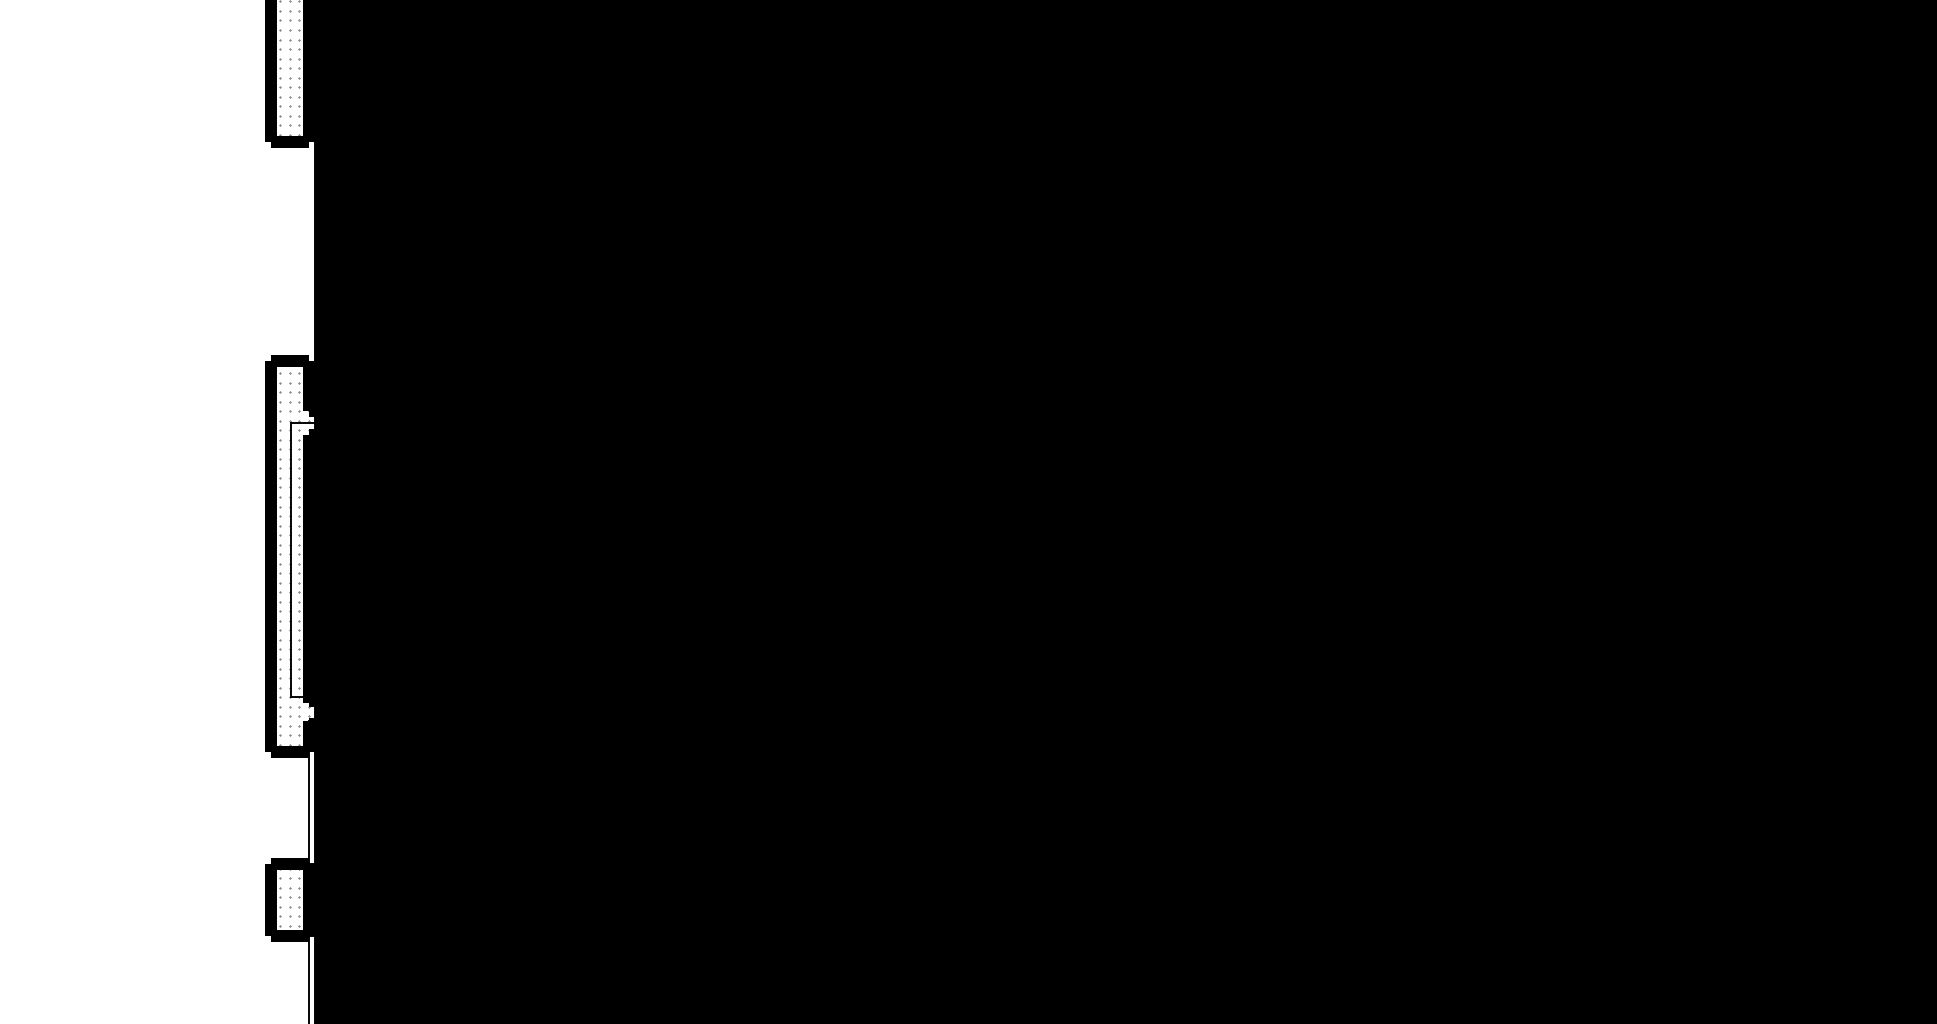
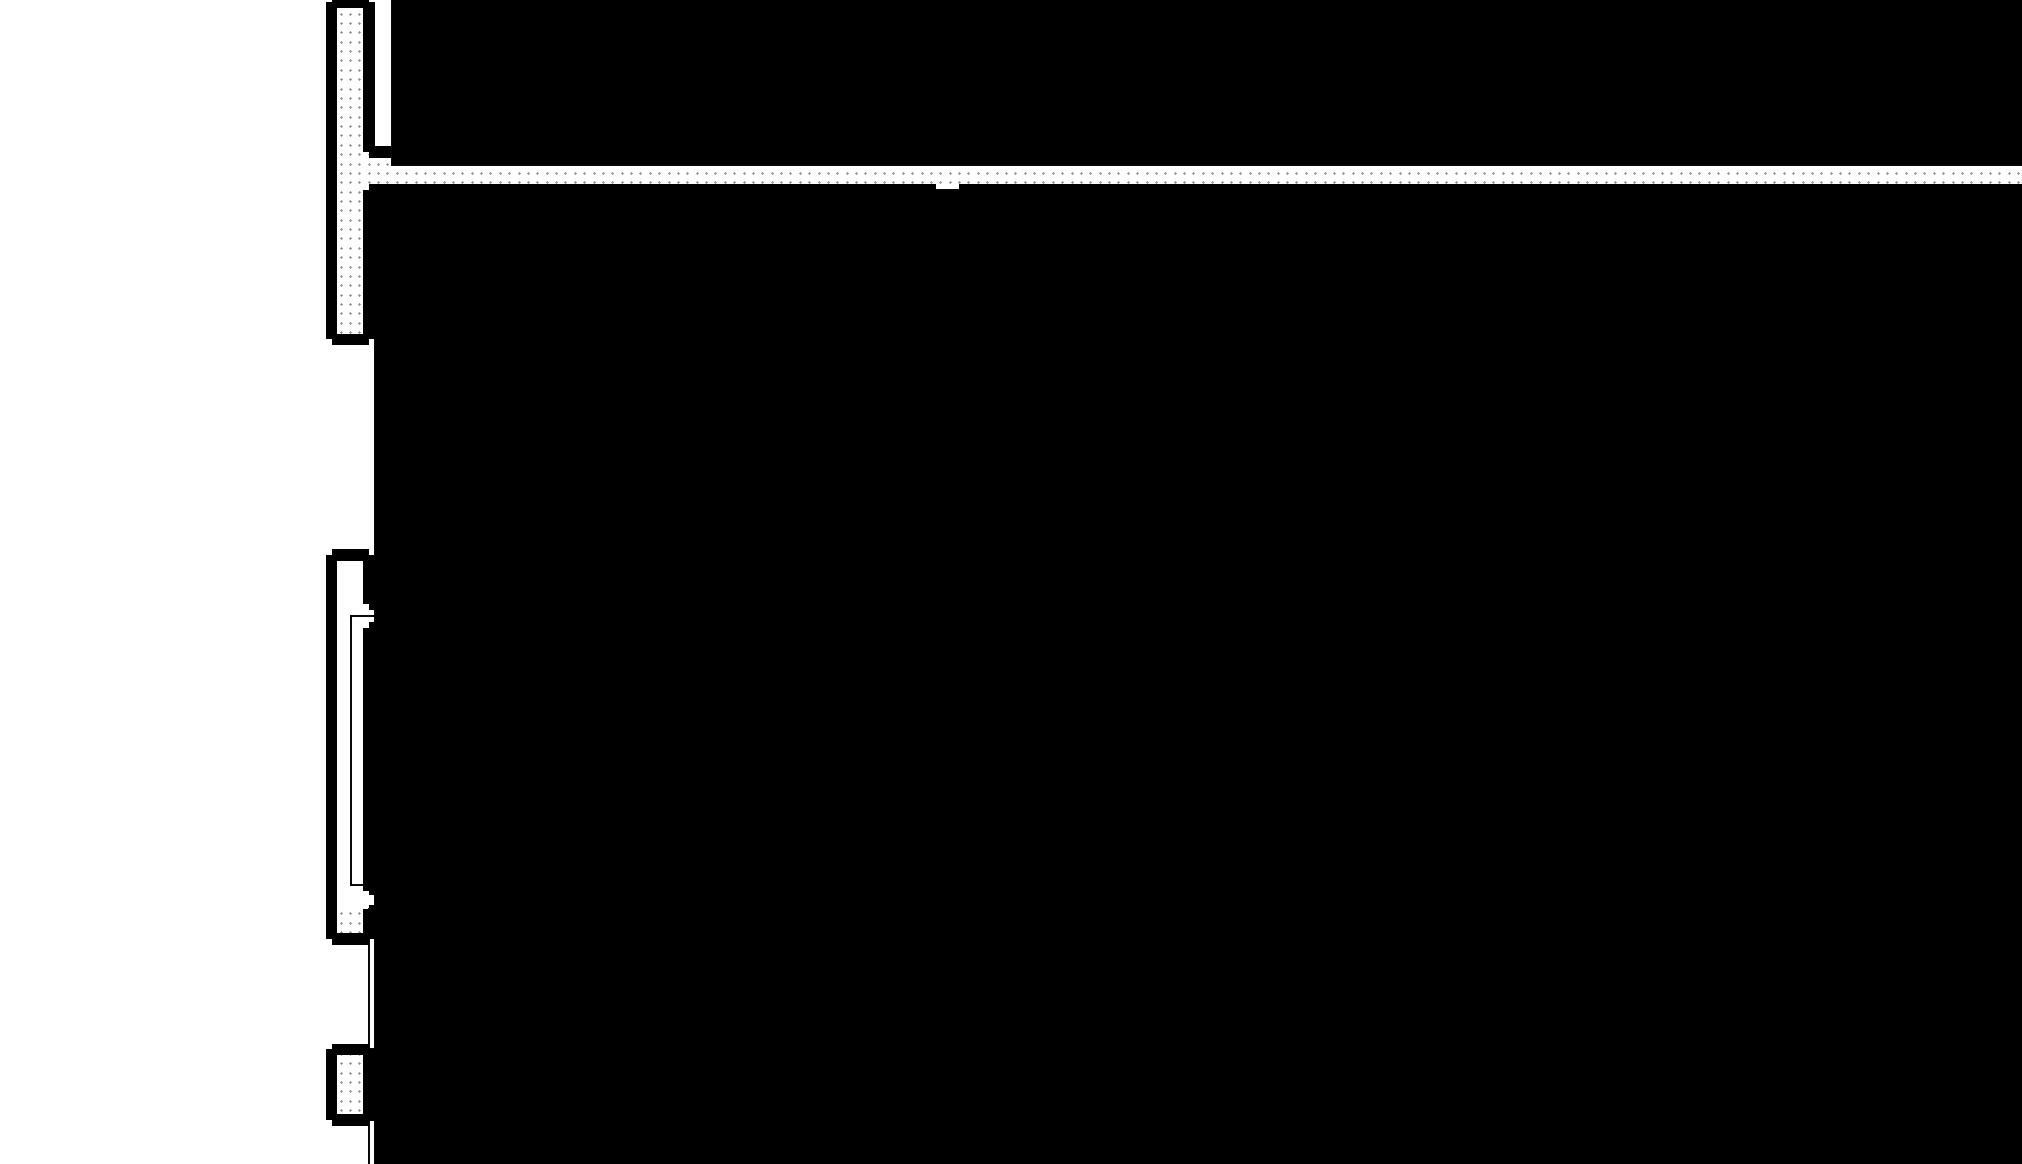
hatch: (294, 539) -> (354, 730), removed

